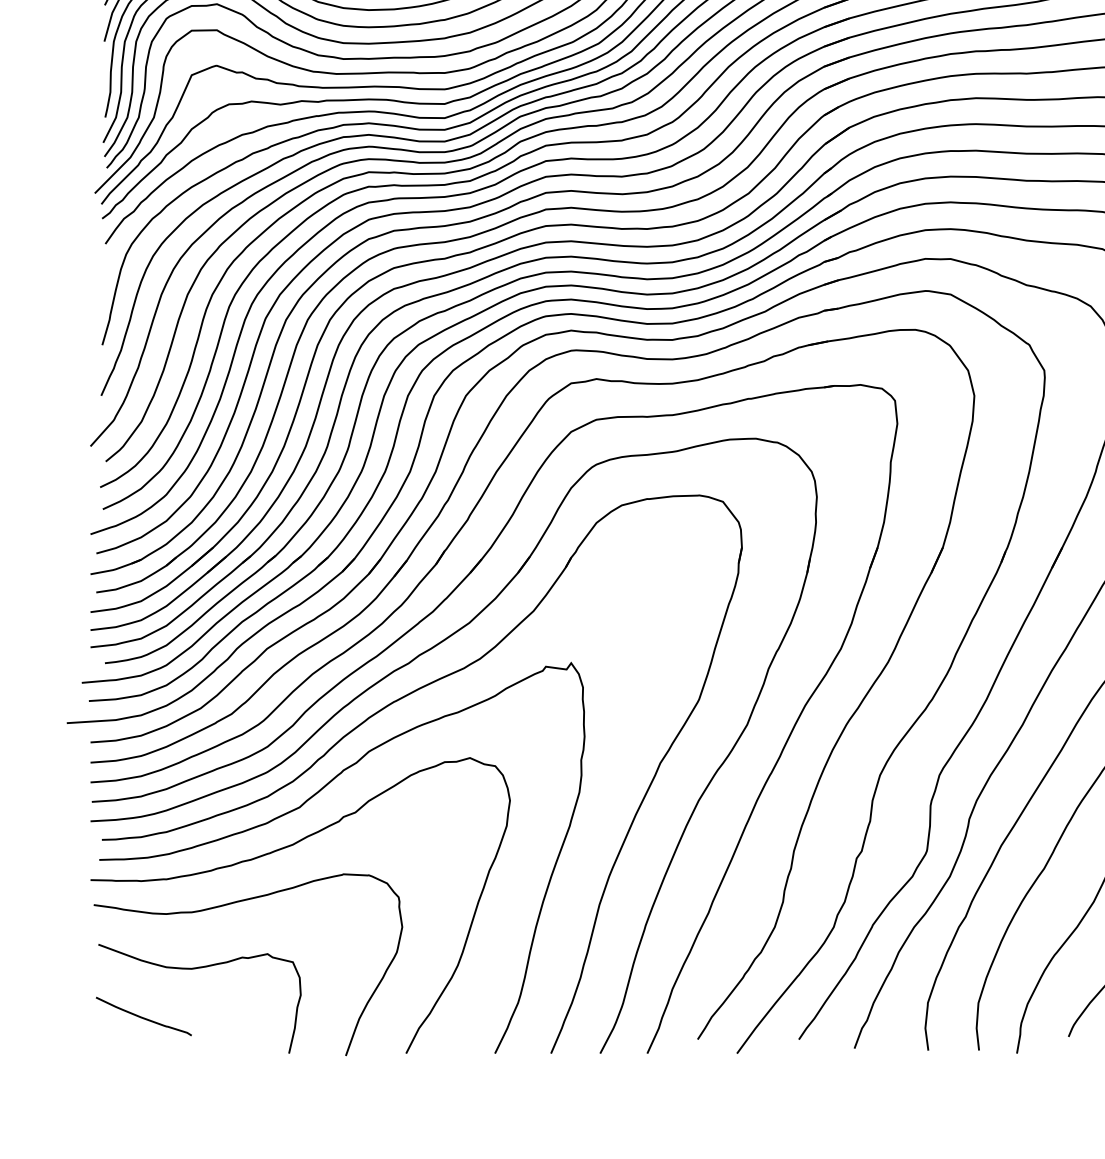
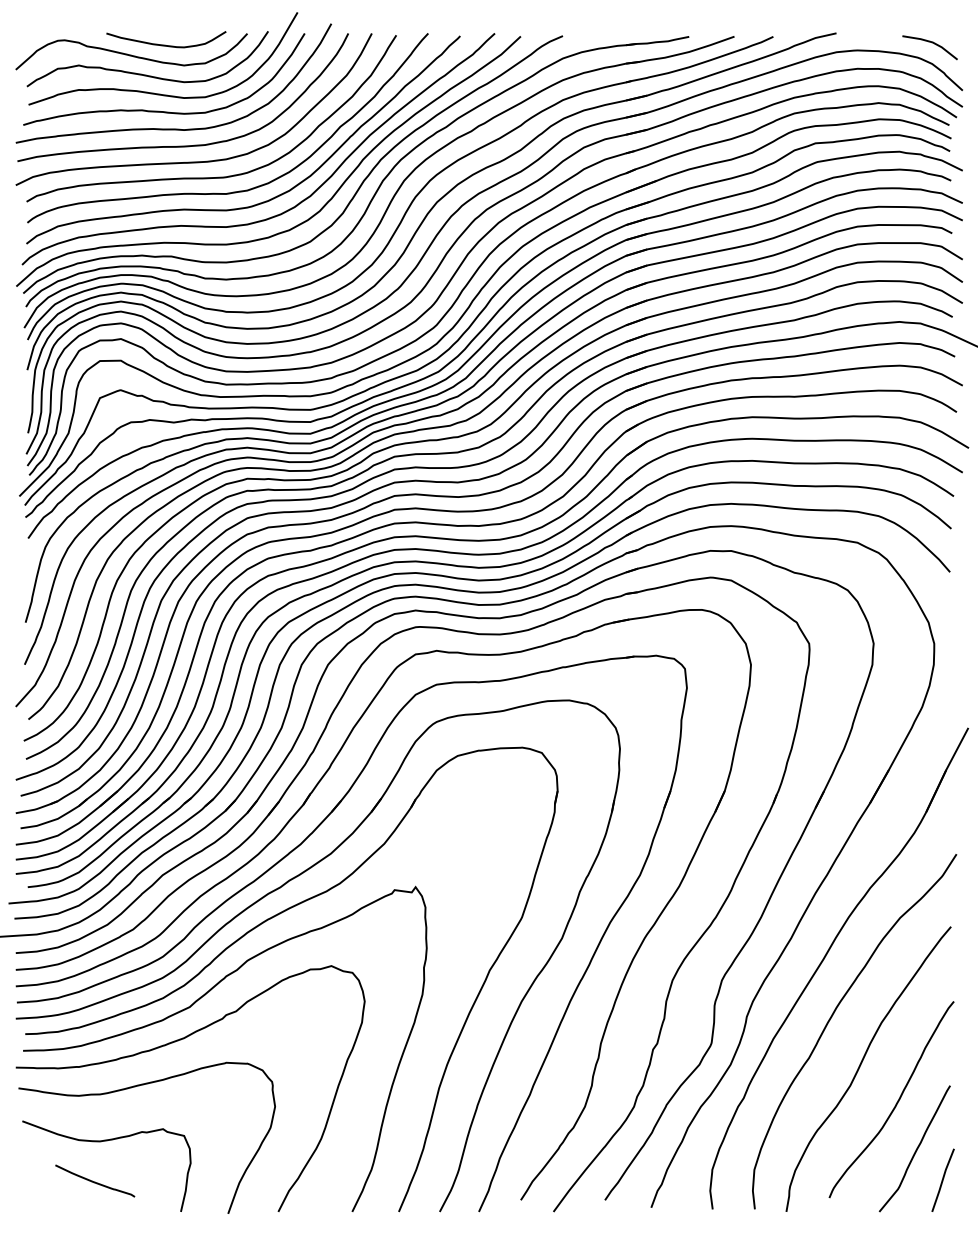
curve: (144, 1017) -> (95, 1181), moved

